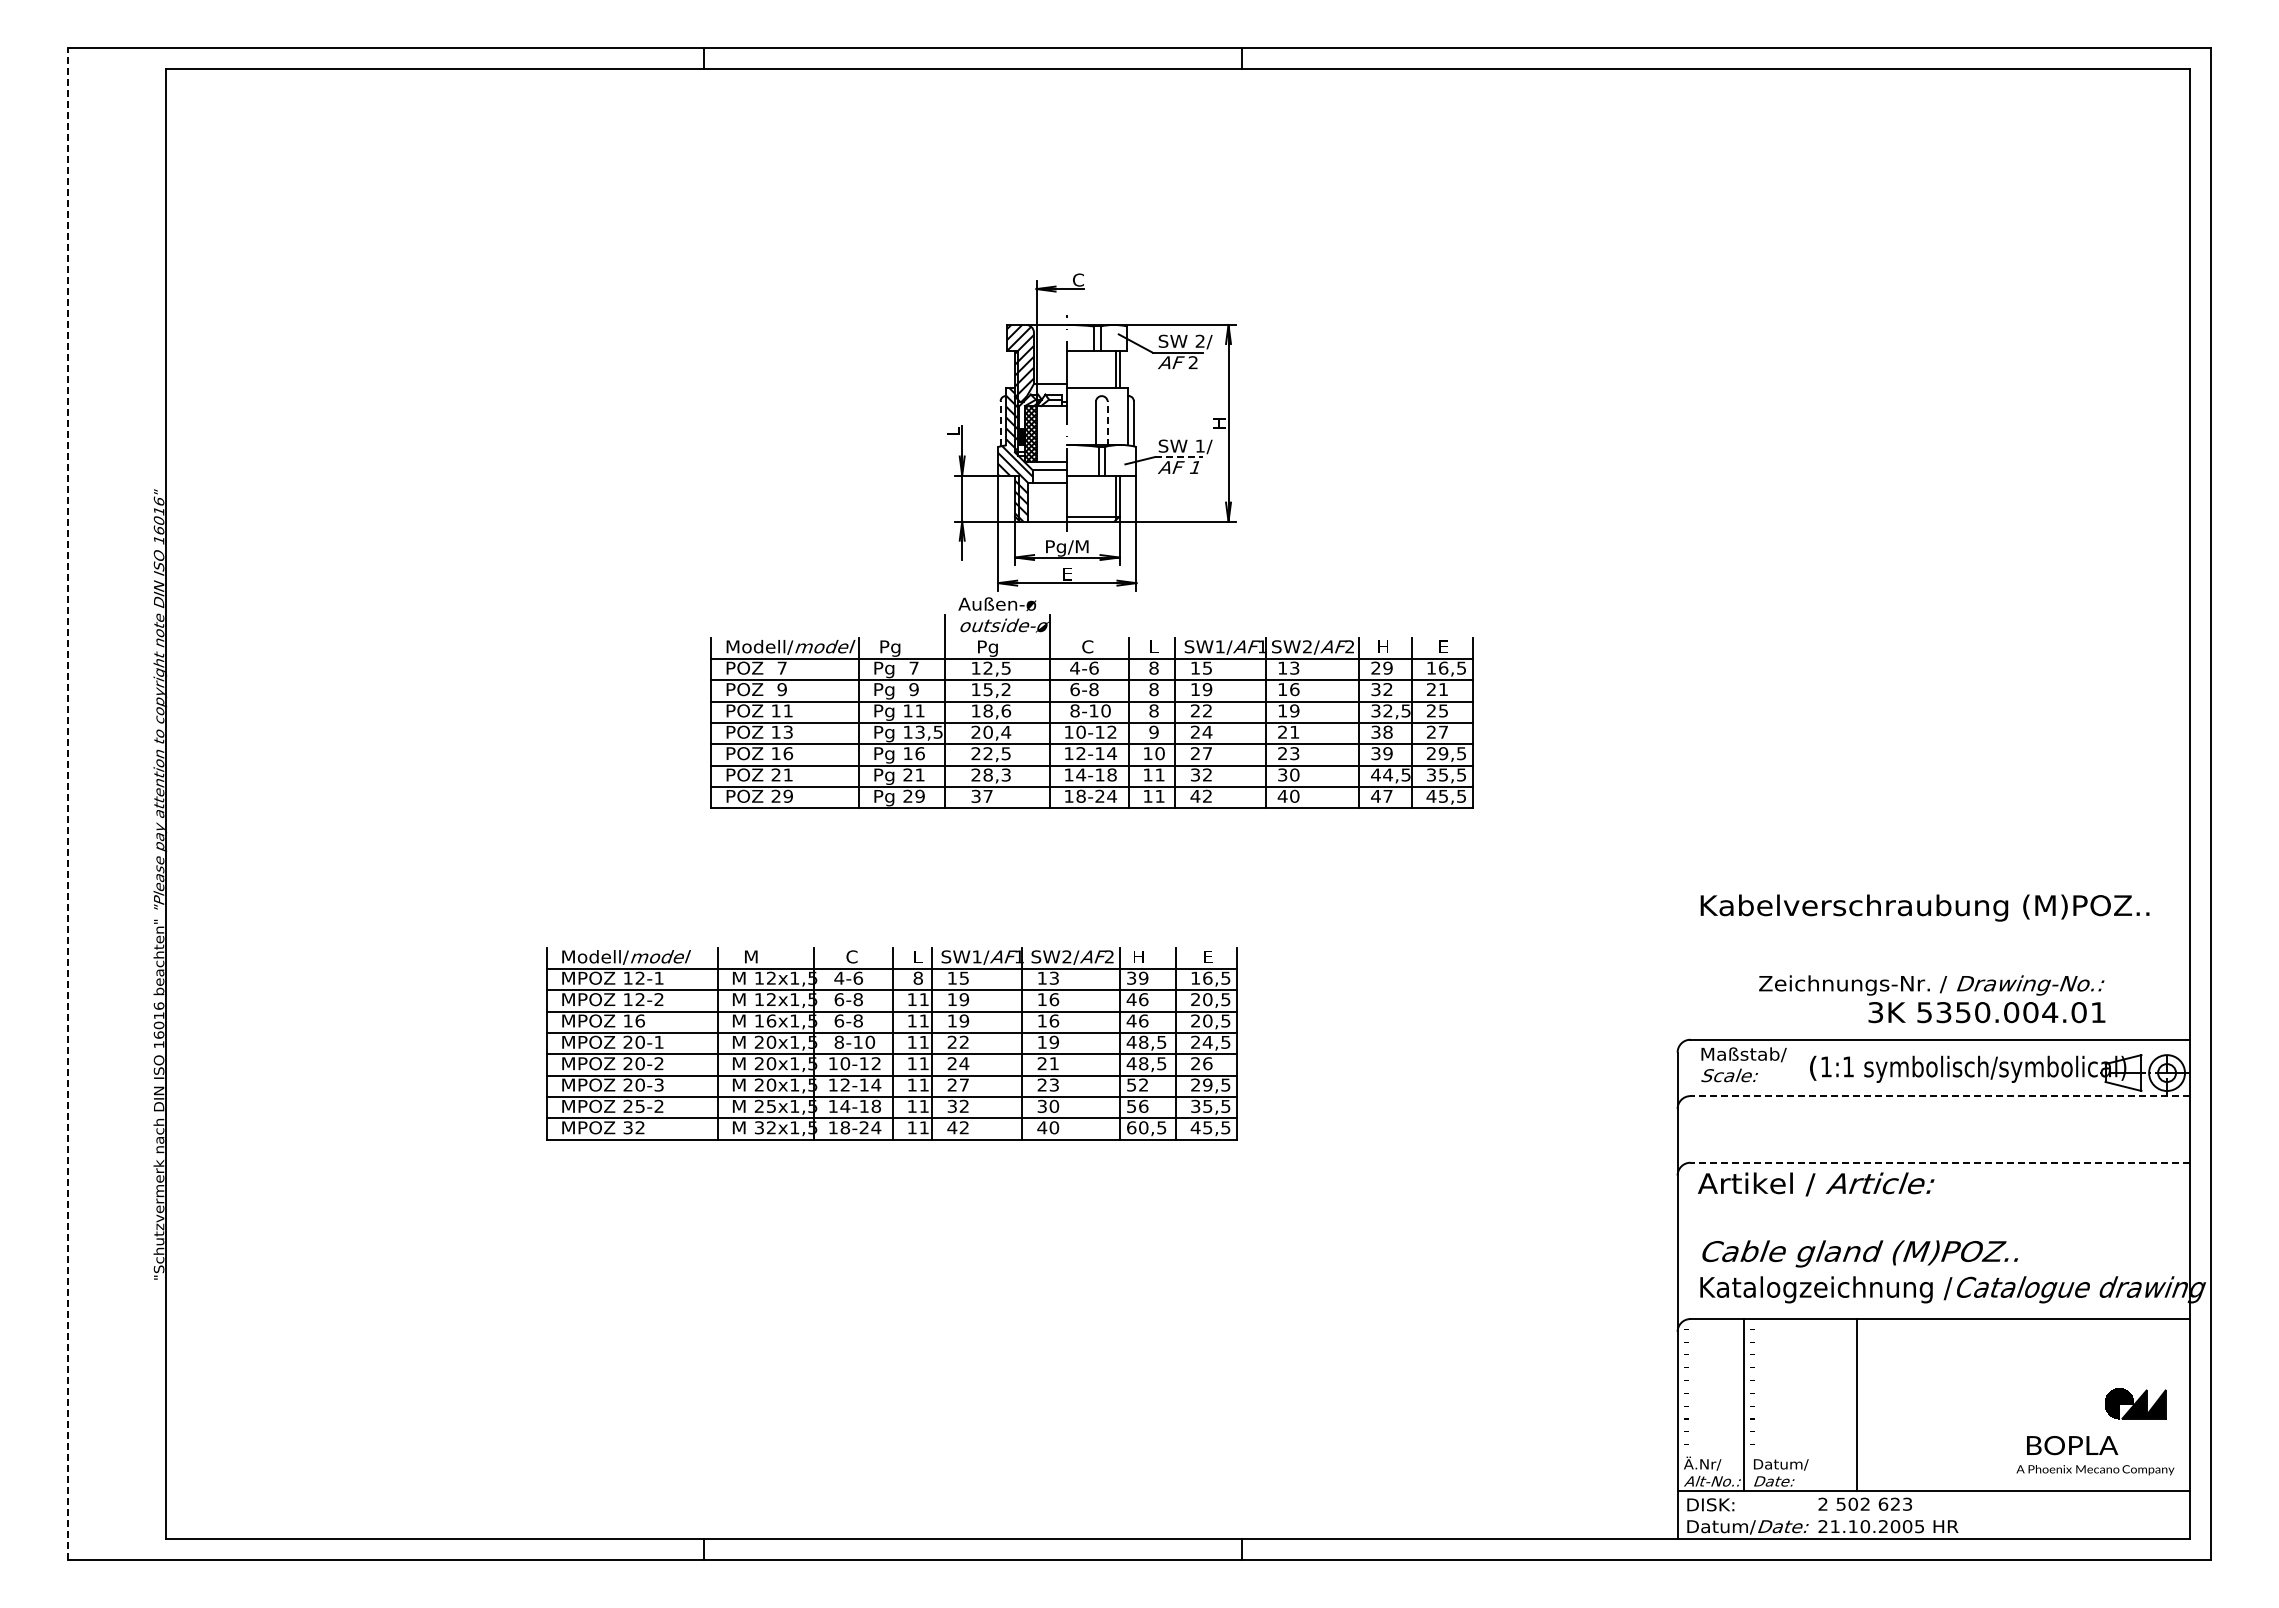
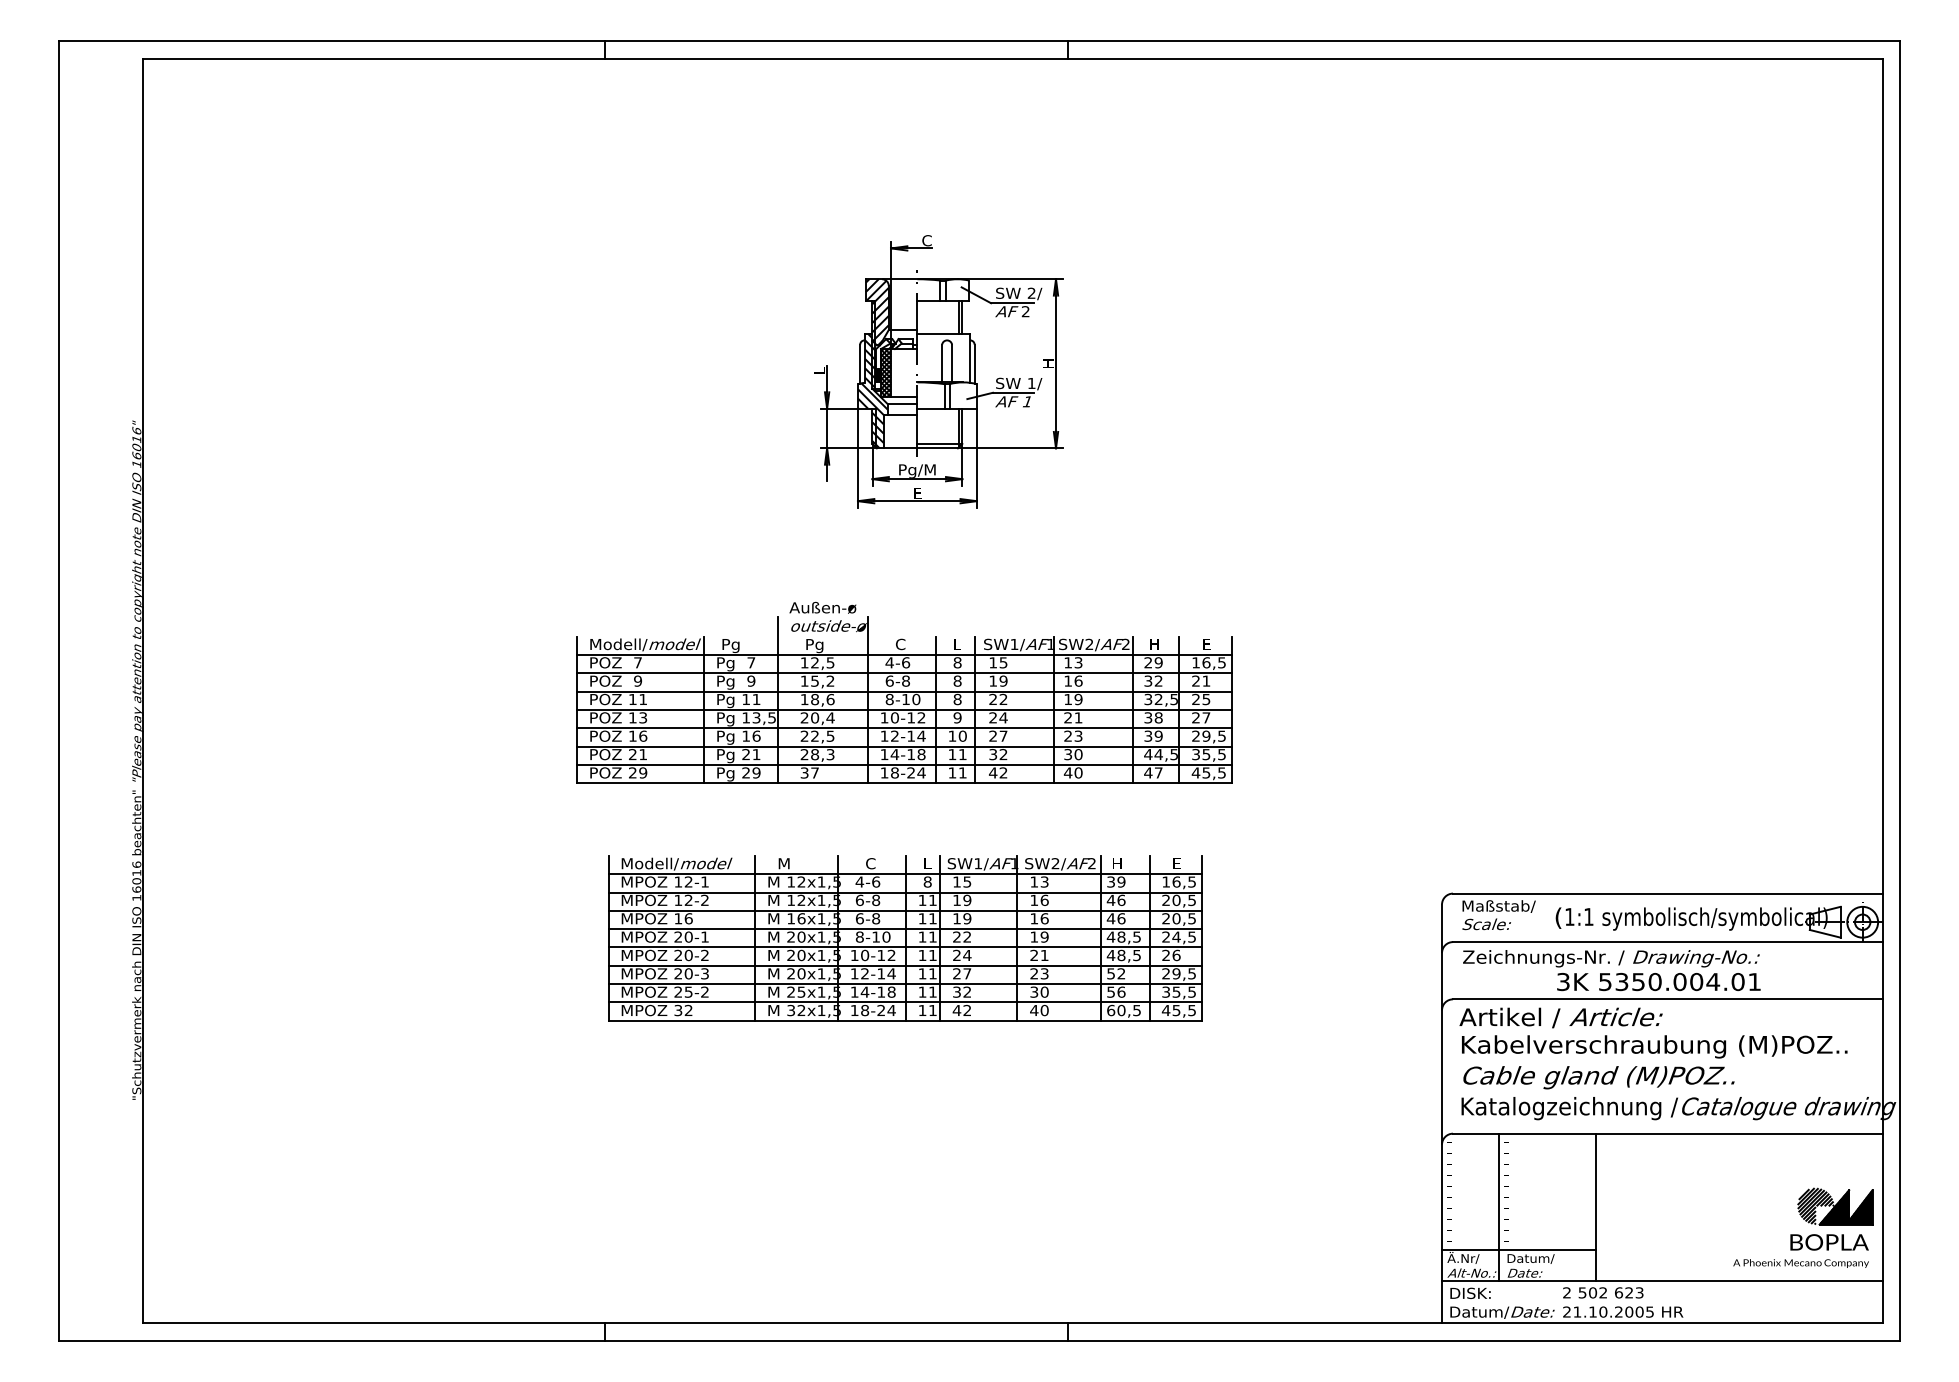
line: (1000, 423) -> (860, 363), dashed -> solid
line: (1107, 423) -> (951, 363), dashed -> solid
line: (1178, 457) -> (1013, 393), dashed -> solid
part: (1091, 702) -> (903, 692), moved
line: (68, 804) -> (58, 691), dashed -> solid
text: (1924, 907) -> (1654, 1046), moved
text: (1932, 999) -> (1612, 970), moved
part: (891, 1043) -> (904, 938), moved
line: (1940, 1096) -> (1667, 942), dashed -> solid
line: (1940, 1162) -> (1667, 999), dashed -> solid
part: (2135, 1403) -> (1835, 1206), size x1.43
text: (2072, 1445) -> (1829, 1242), moved
line: (1767, 1454) -> (1519, 1250), added

